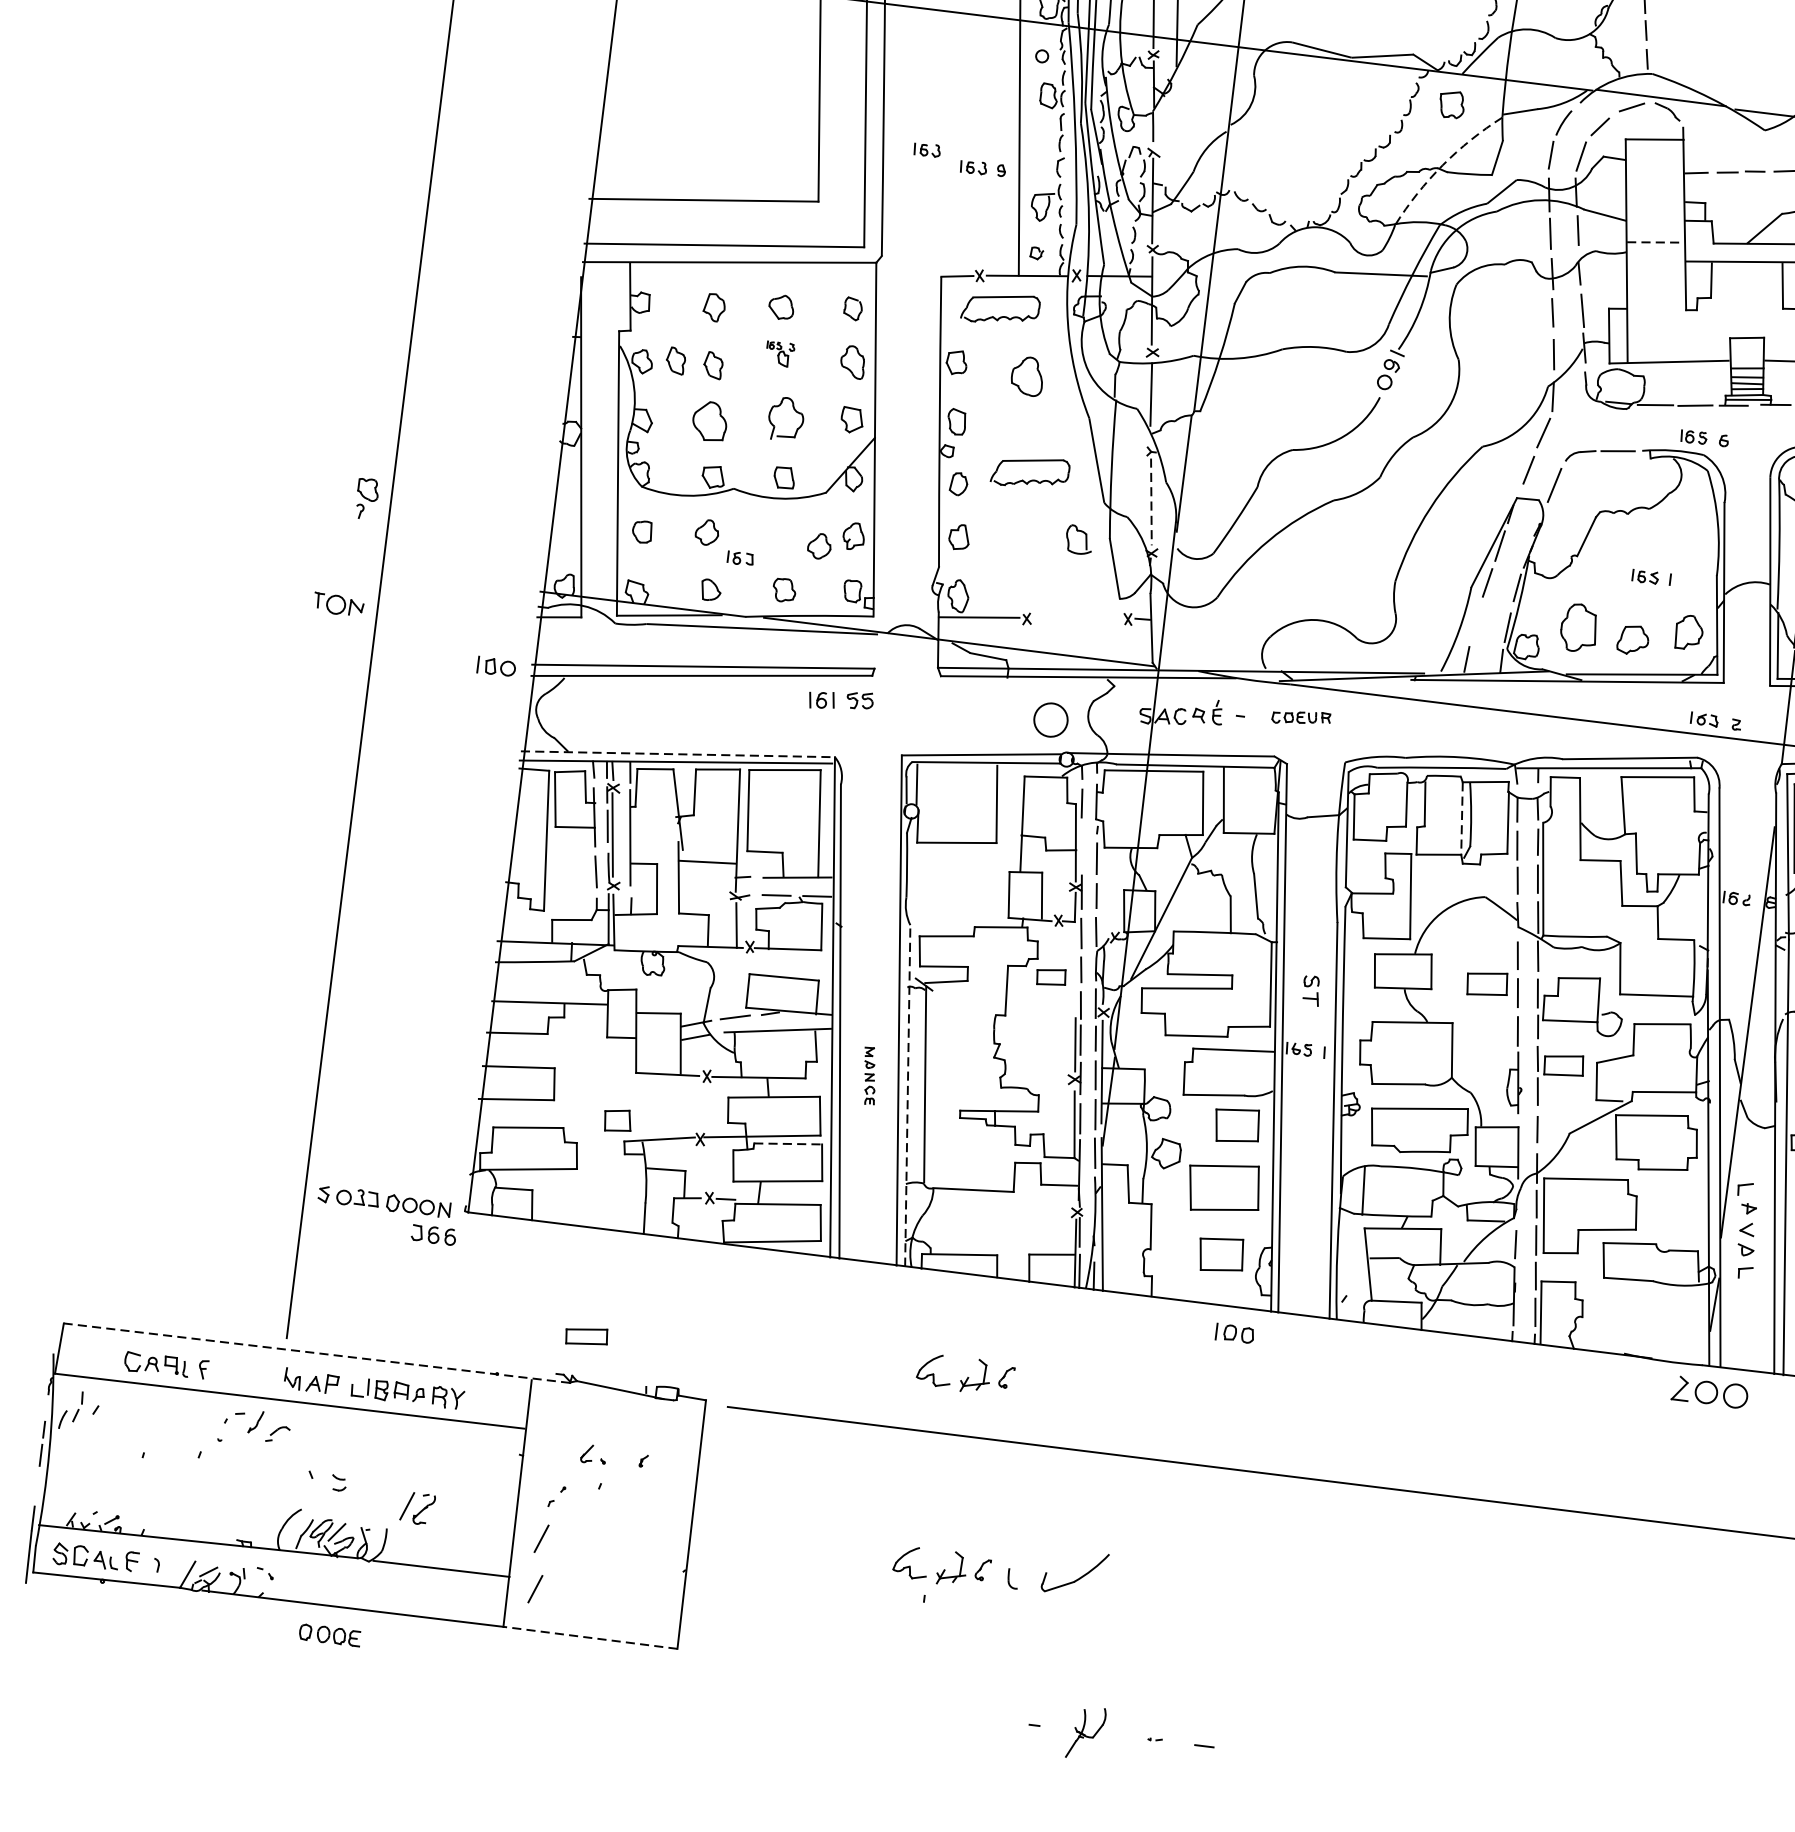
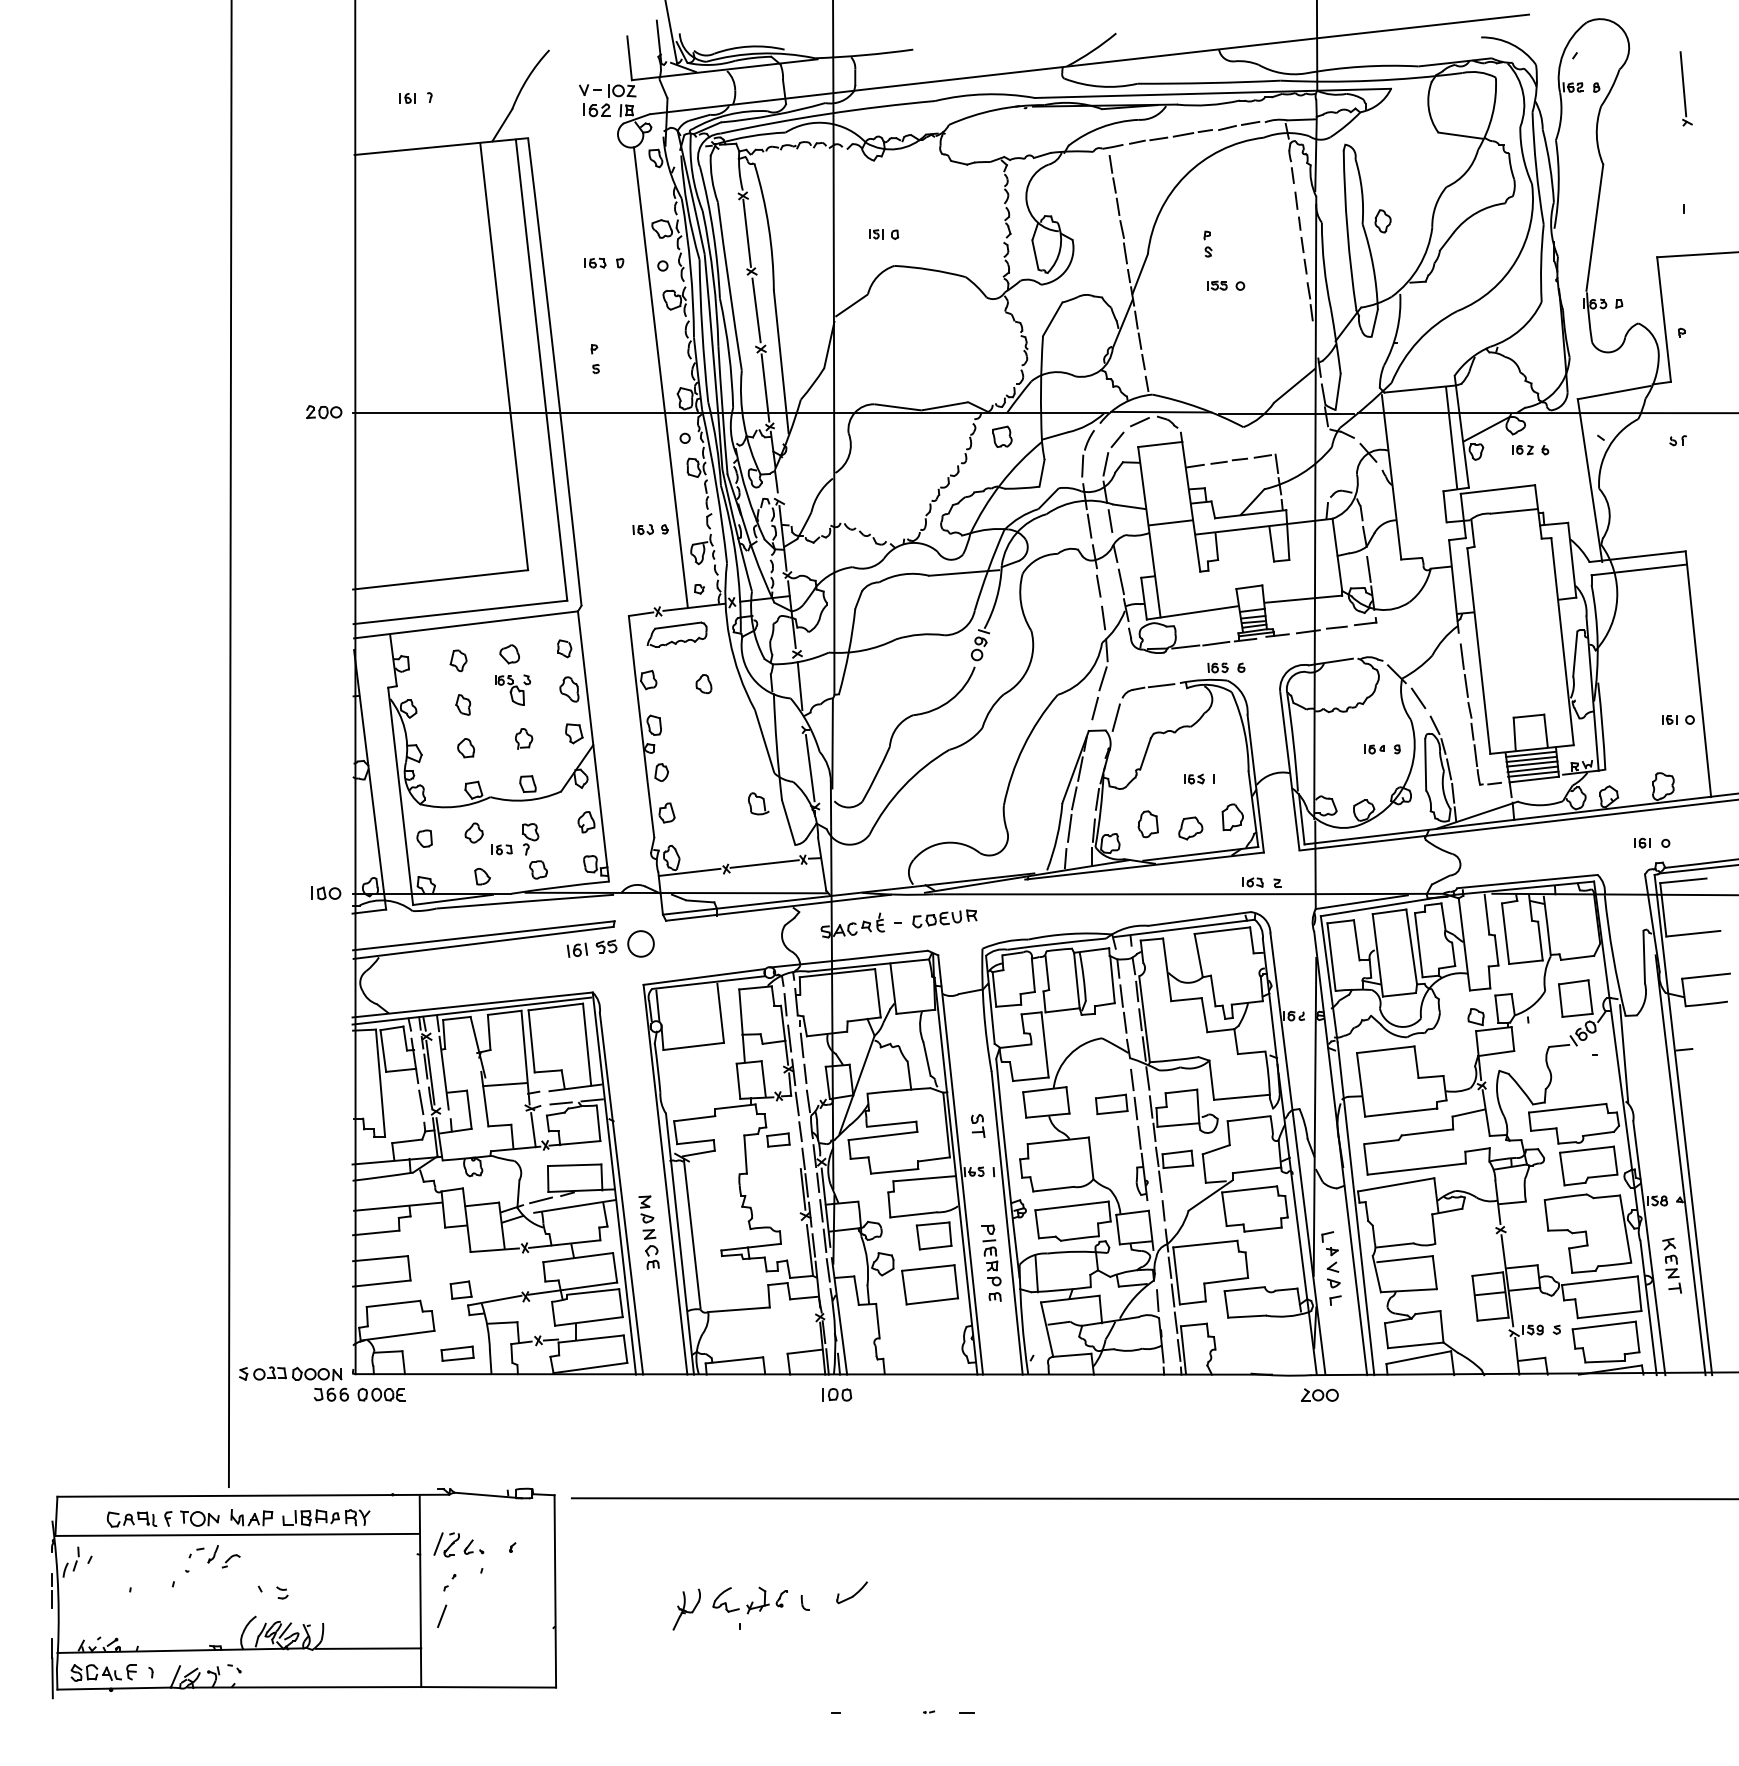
part: (926, 149) -> (605, 520), removed
arc: (1442, 164) -> (1000, 483), dashed -> solid
line: (1656, 242) -> (1171, 522), dashed -> solid
part: (780, 353) -> (513, 689), size x1.67
part: (676, 360) -> (434, 704), removed
part: (1026, 377) -> (703, 684), size x0.62
part: (787, 418) -> (524, 738), size x0.62
part: (710, 422) -> (466, 748), size x0.62
part: (1029, 471) -> (714, 756), removed
part: (366, 499) -> (530, 839), moved
line: (1151, 502) -> (810, 768), dashed -> solid
part: (818, 545) -> (560, 832), removed
part: (338, 604) -> (199, 1518), moved
line: (1077, 617) -> (764, 863), added
line: (1476, 619) -> (1069, 827), added
part: (1577, 628) -> (1147, 824), size x0.71
part: (497, 667) -> (326, 893), moved
part: (1300, 717) -> (944, 918), size x1.43
circle: (1050, 719) -> (640, 943), moved
line: (677, 753) -> (472, 1004), dashed -> solid
line: (1461, 818) -> (1076, 980), dashed -> solid
line: (1081, 847) -> (789, 1038), added
part: (868, 1075) -> (648, 1232), size x1.67
line: (907, 1095) -> (679, 1243), dashed -> solid
line: (788, 1143) -> (593, 1291), dashed -> solid
part: (1307, 1169) -> (991, 1262), added
part: (1220, 1254) -> (933, 1335), removed
part: (1235, 1333) -> (837, 1394), moved
part: (586, 1336) -> (457, 1353), moved
line: (317, 1352) -> (253, 1495), dashed -> solid
part: (964, 1374) -> (749, 1451), removed
part: (1709, 1391) -> (1319, 1394), size x0.62
part: (417, 1508) -> (446, 1544), moved
part: (1073, 1572) -> (851, 1592), size x0.62
line: (536, 1588) -> (442, 1654), removed
part: (329, 1634) -> (381, 1394), moved
line: (590, 1638) -> (488, 1687), dashed -> solid
part: (1085, 1732) -> (686, 1609), moved

